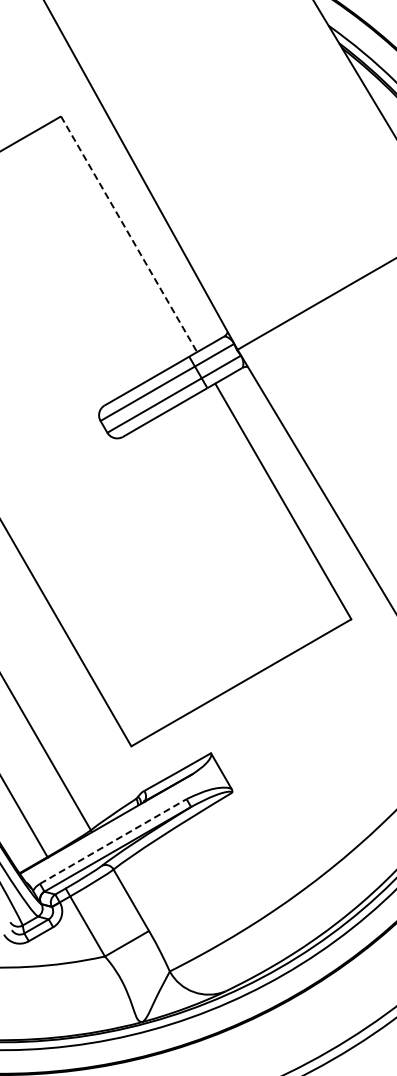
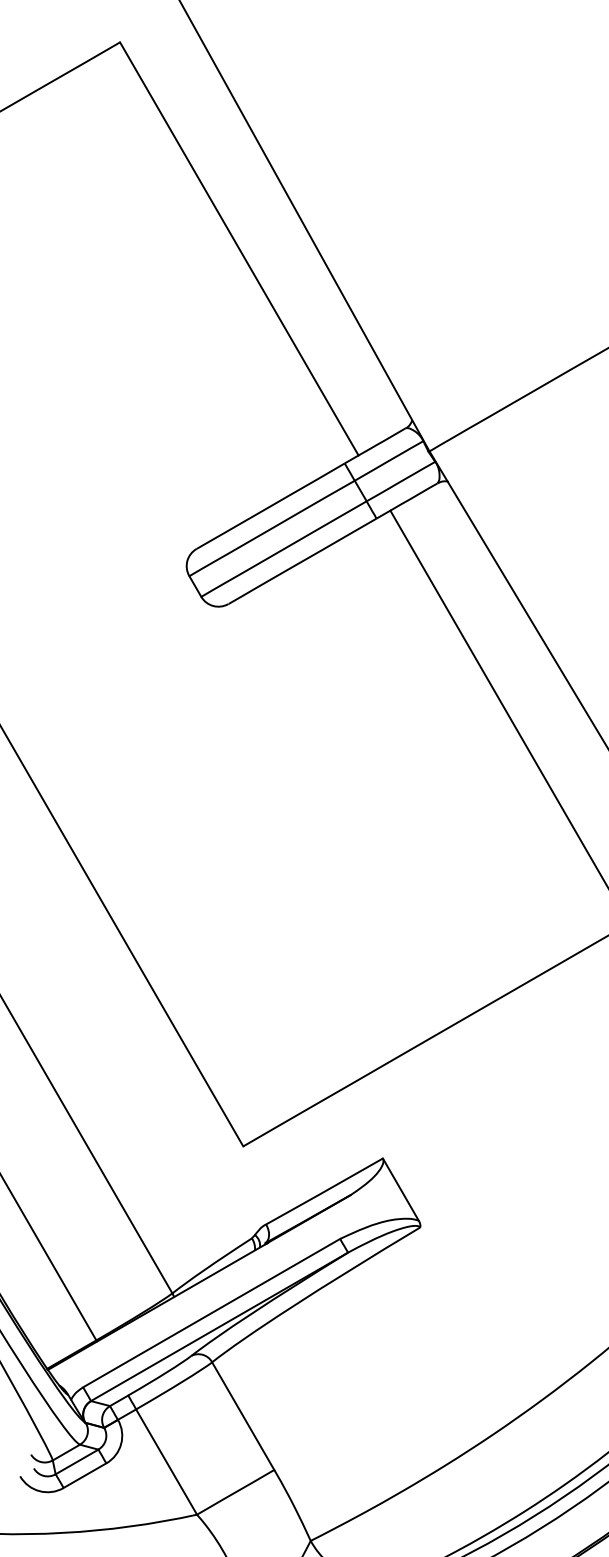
line: (129, 234) -> (240, 249), dashed -> solid
line: (113, 841) -> (211, 1313), dashed -> solid

